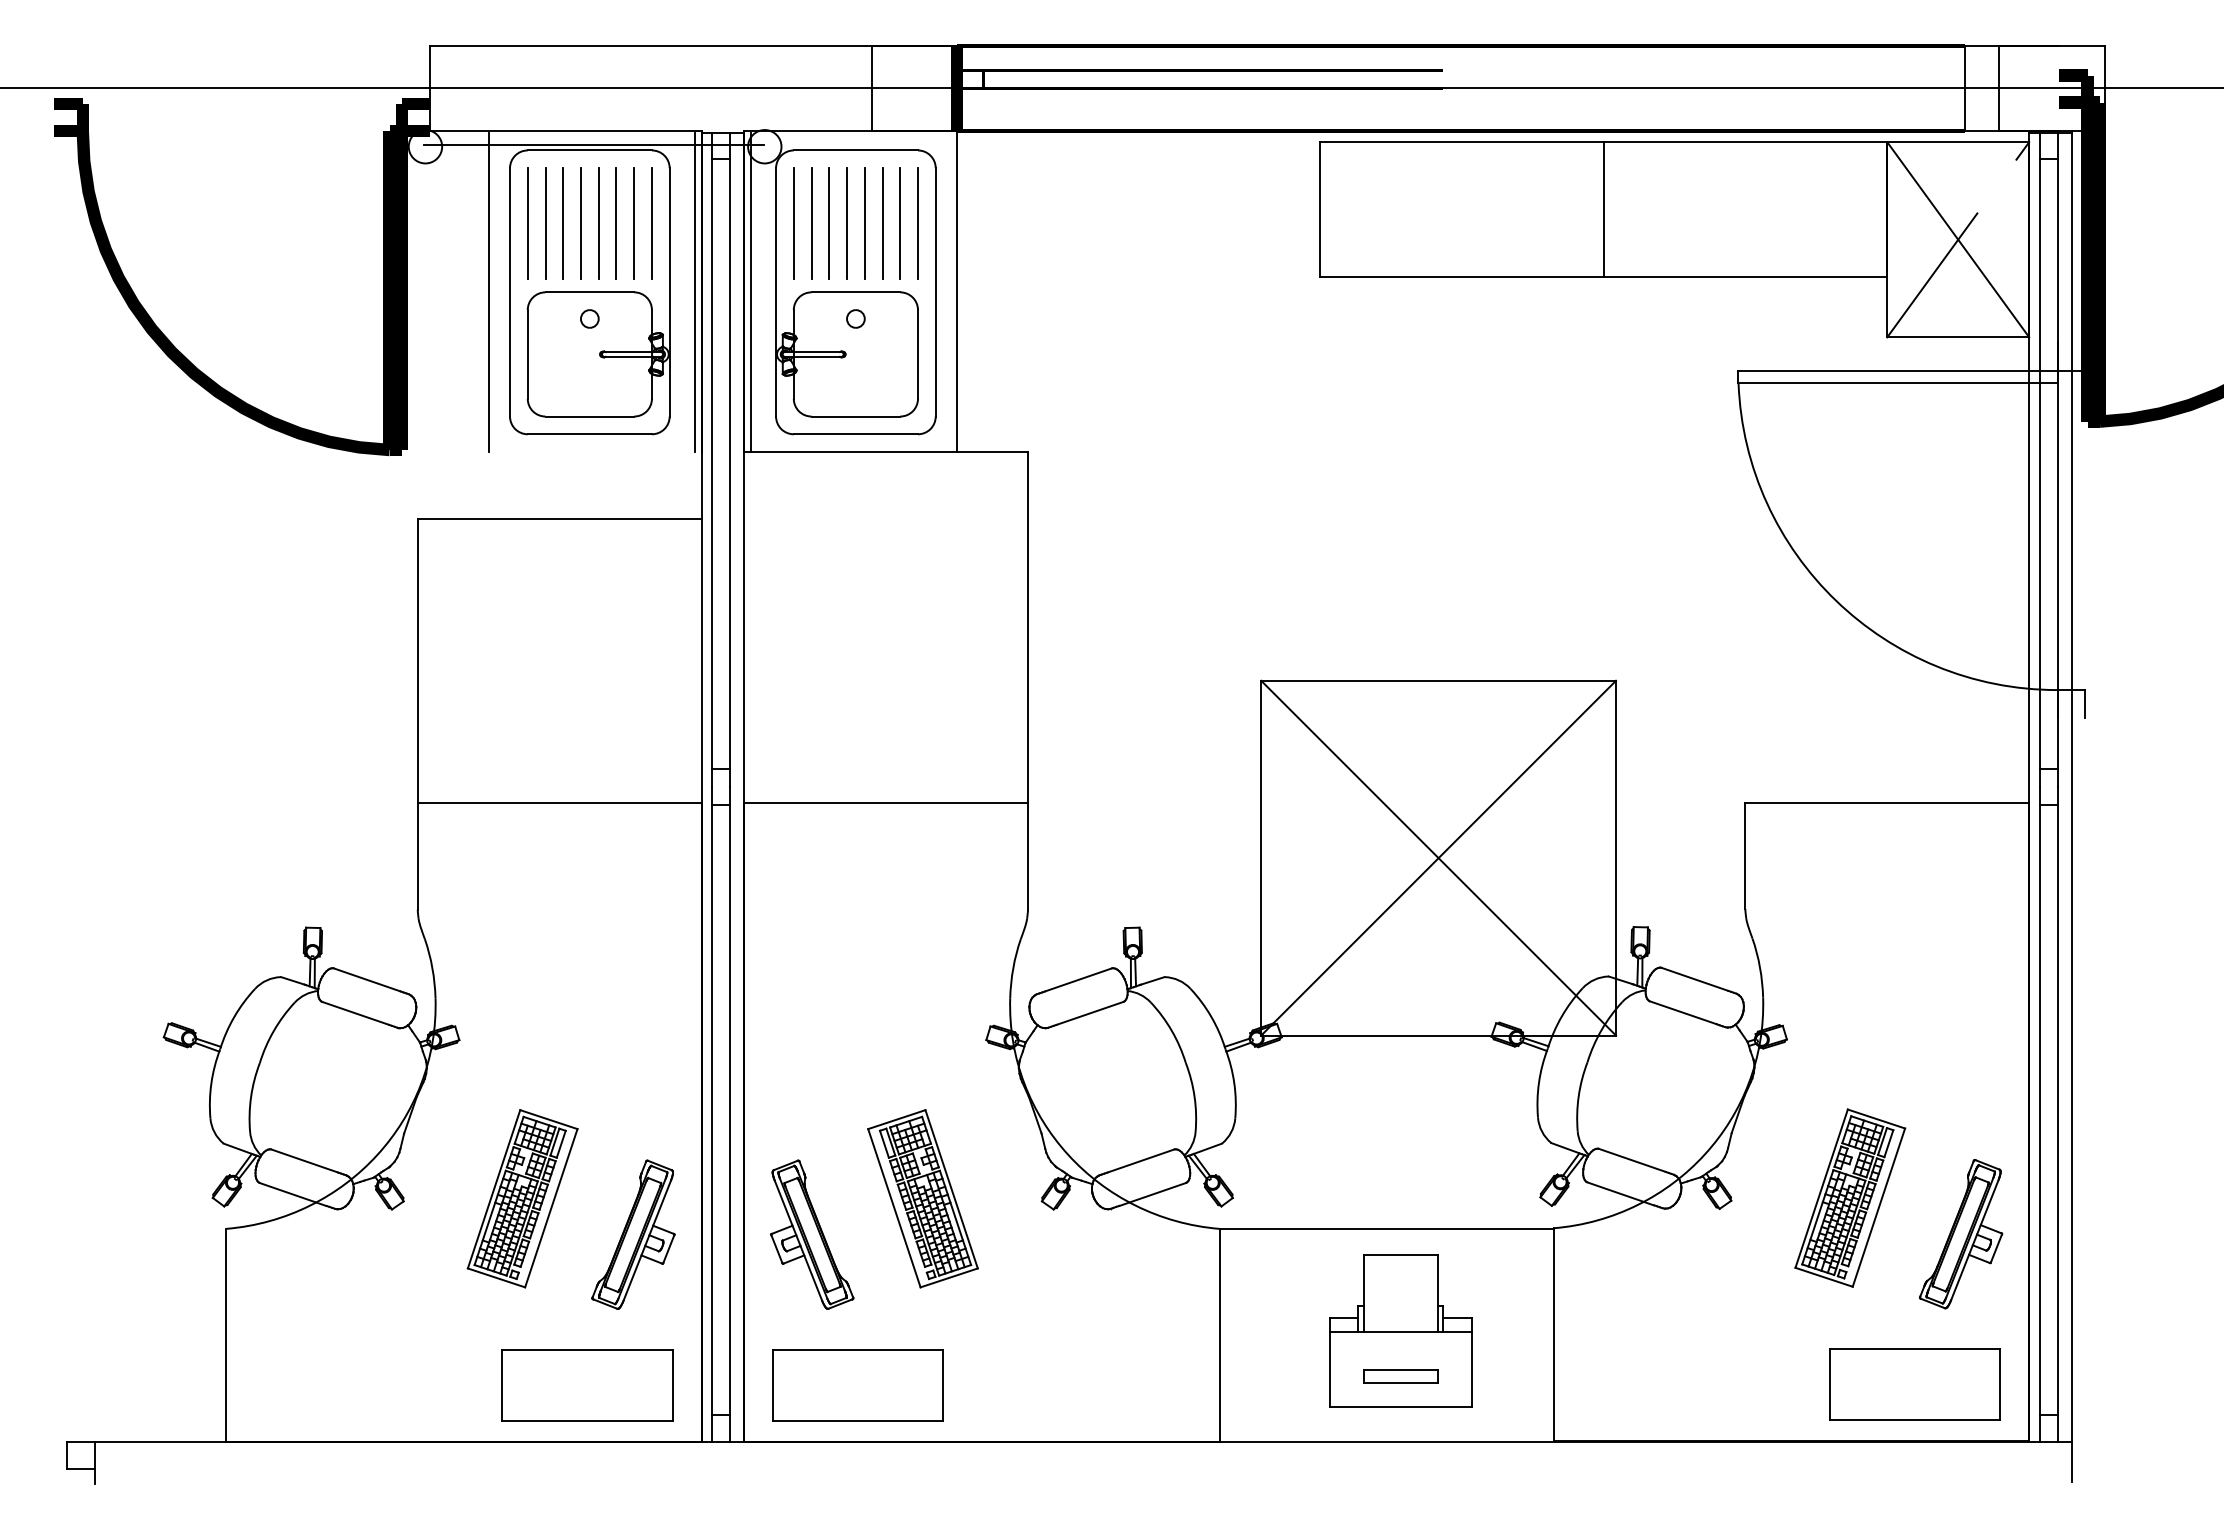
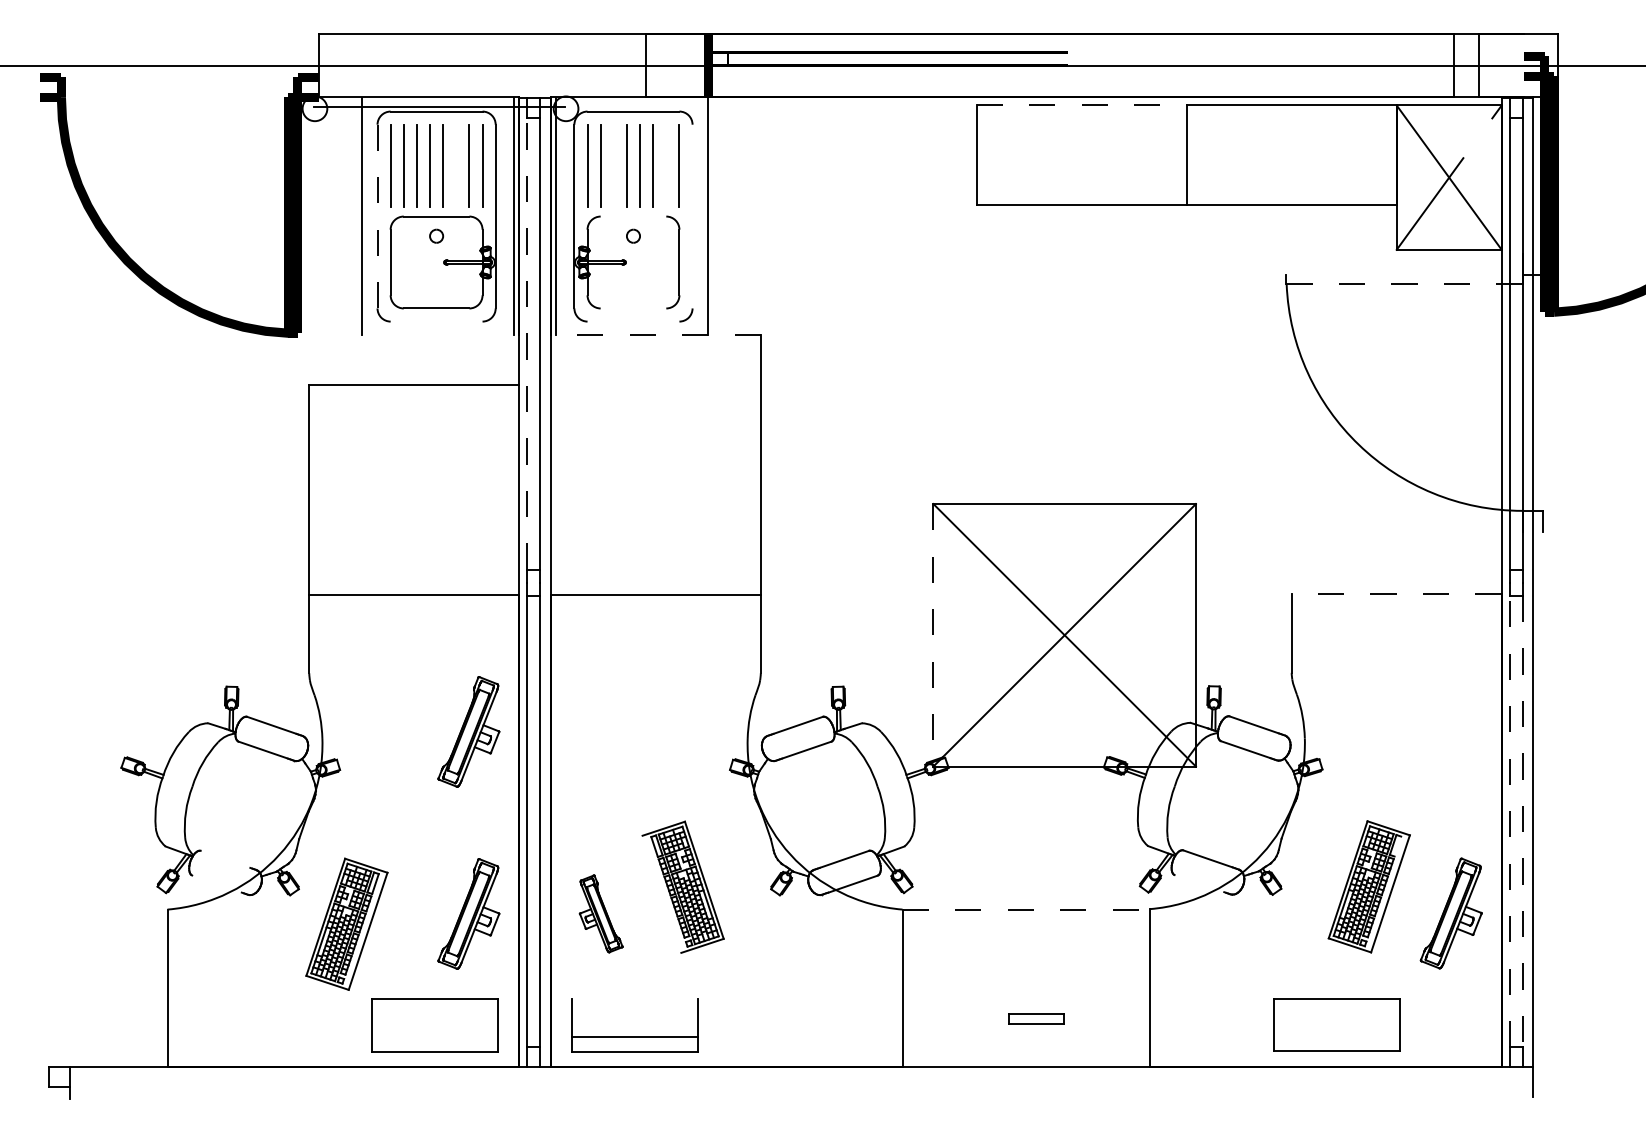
line: (1461, 142) -> (1081, 105), solid -> dashed
line: (615, 223) -> (455, 165), removed
line: (829, 223) -> (613, 165), removed
line: (900, 223) -> (666, 165), removed
line: (510, 291) -> (377, 215), solid -> dashed
line: (855, 292) -> (633, 216), removed
line: (935, 292) -> (692, 216), removed
line: (1897, 370) -> (1404, 274), removed
line: (1897, 383) -> (1404, 284), solid -> dashed
line: (855, 416) -> (633, 308), removed
line: (589, 434) -> (436, 321), removed
line: (855, 434) -> (633, 321), removed
line: (886, 452) -> (656, 335), solid -> dashed
line: (712, 463) -> (527, 343), solid -> dashed
line: (1887, 802) -> (1396, 594), solid -> dashed
line: (1261, 858) -> (933, 635), solid -> dashed
part: (633, 988) -> (468, 731), added
line: (2039, 1109) -> (1509, 821), solid -> dashed
line: (2057, 1110) -> (1522, 822), solid -> dashed
line: (1888, 1143) -> (1397, 846), removed
line: (304, 1160) -> (225, 859), removed
line: (1620, 1193) -> (1199, 883), removed
line: (292, 1194) -> (216, 884), removed
part: (522, 1198) -> (346, 924), moved
line: (894, 1208) -> (662, 894), removed
line: (1387, 1228) -> (1026, 909), solid -> dashed
part: (812, 1234) -> (601, 913), size x0.7
part: (1400, 1330) -> (1036, 984), removed
line: (857, 1349) -> (634, 1036), moved
part: (1914, 1384) -> (1336, 1024), moved

